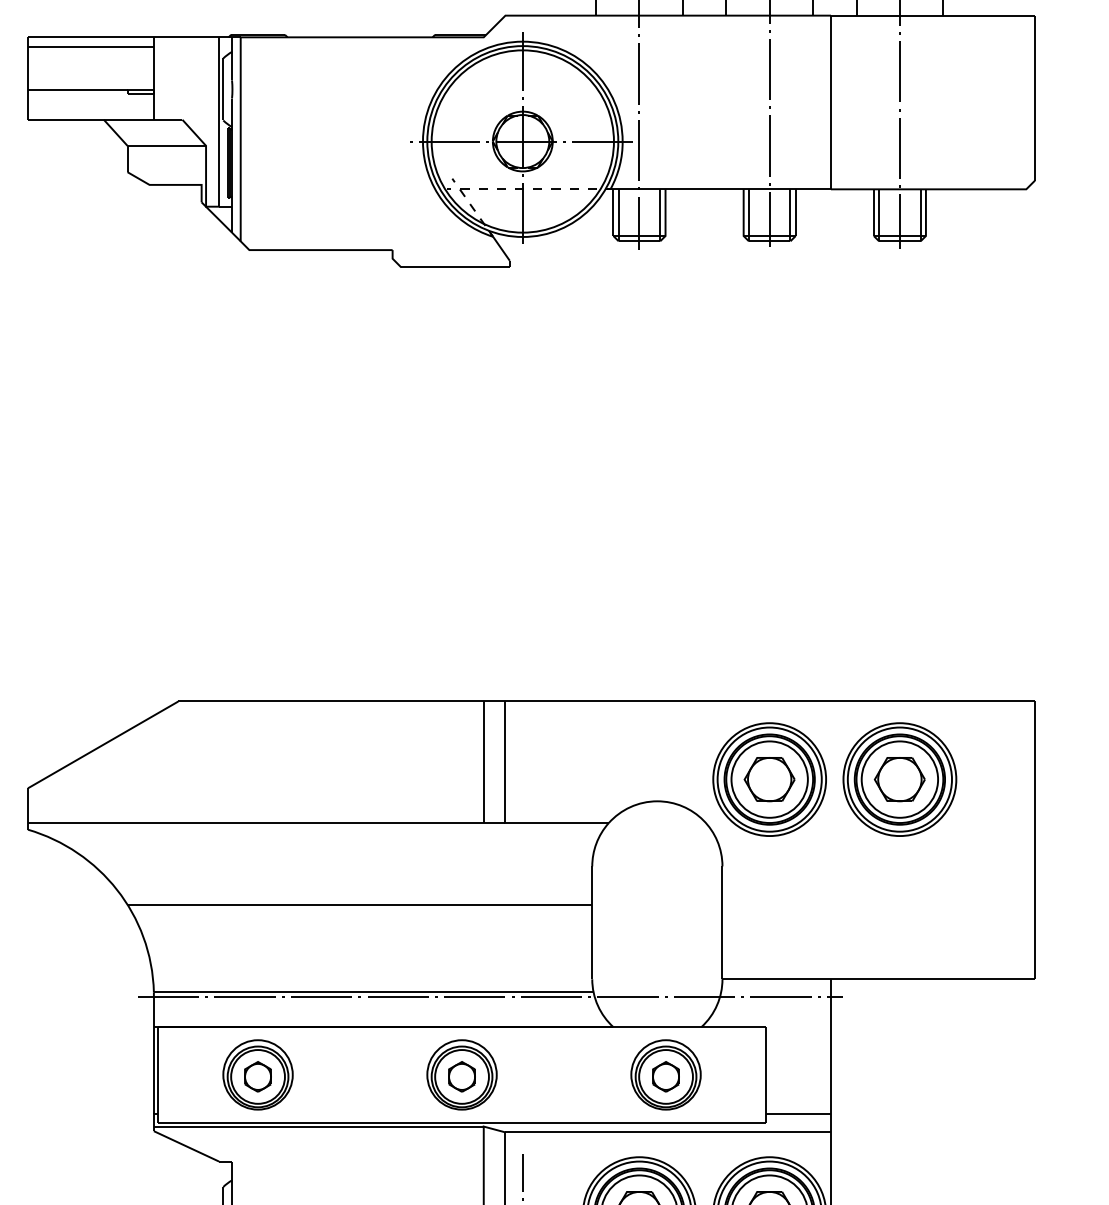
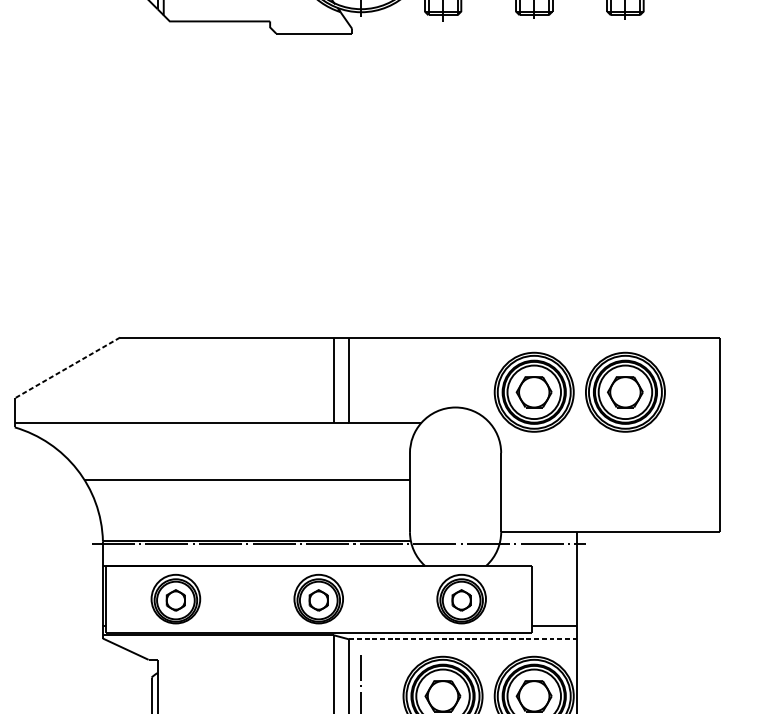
line: (103, 744) -> (67, 367), solid -> dashed
line: (668, 1132) -> (463, 639), solid -> dashed

